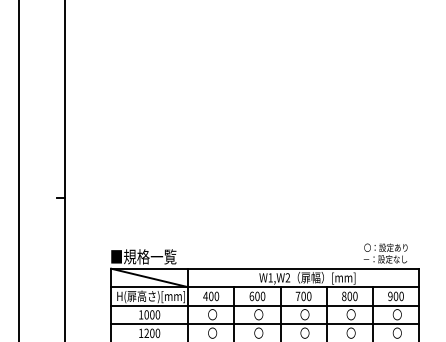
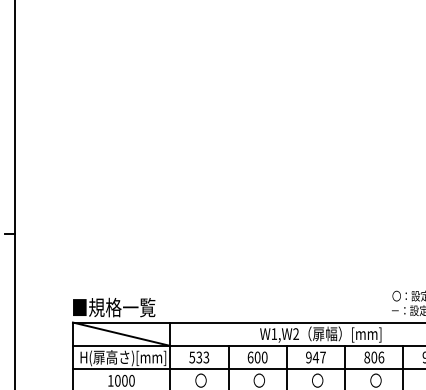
text: (355, 295) -> (381, 356), 800 -> 806
text: (211, 296) -> (199, 357), 400 -> 533
text: (303, 296) -> (315, 357), 700 -> 947

